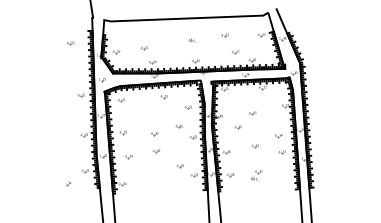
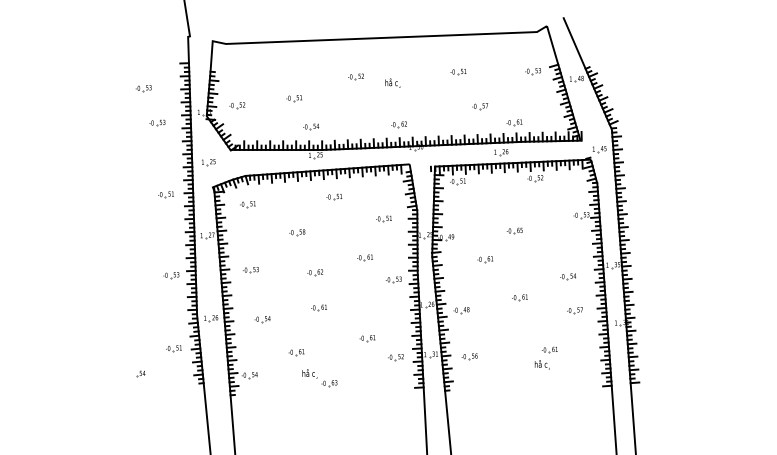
part: (174, 38) -> (355, 78), added
part: (76, 60) -> (156, 123), added
part: (145, 114) -> (296, 233), added
part: (256, 175) -> (545, 357), moved
part: (153, 180) -> (313, 368), added

